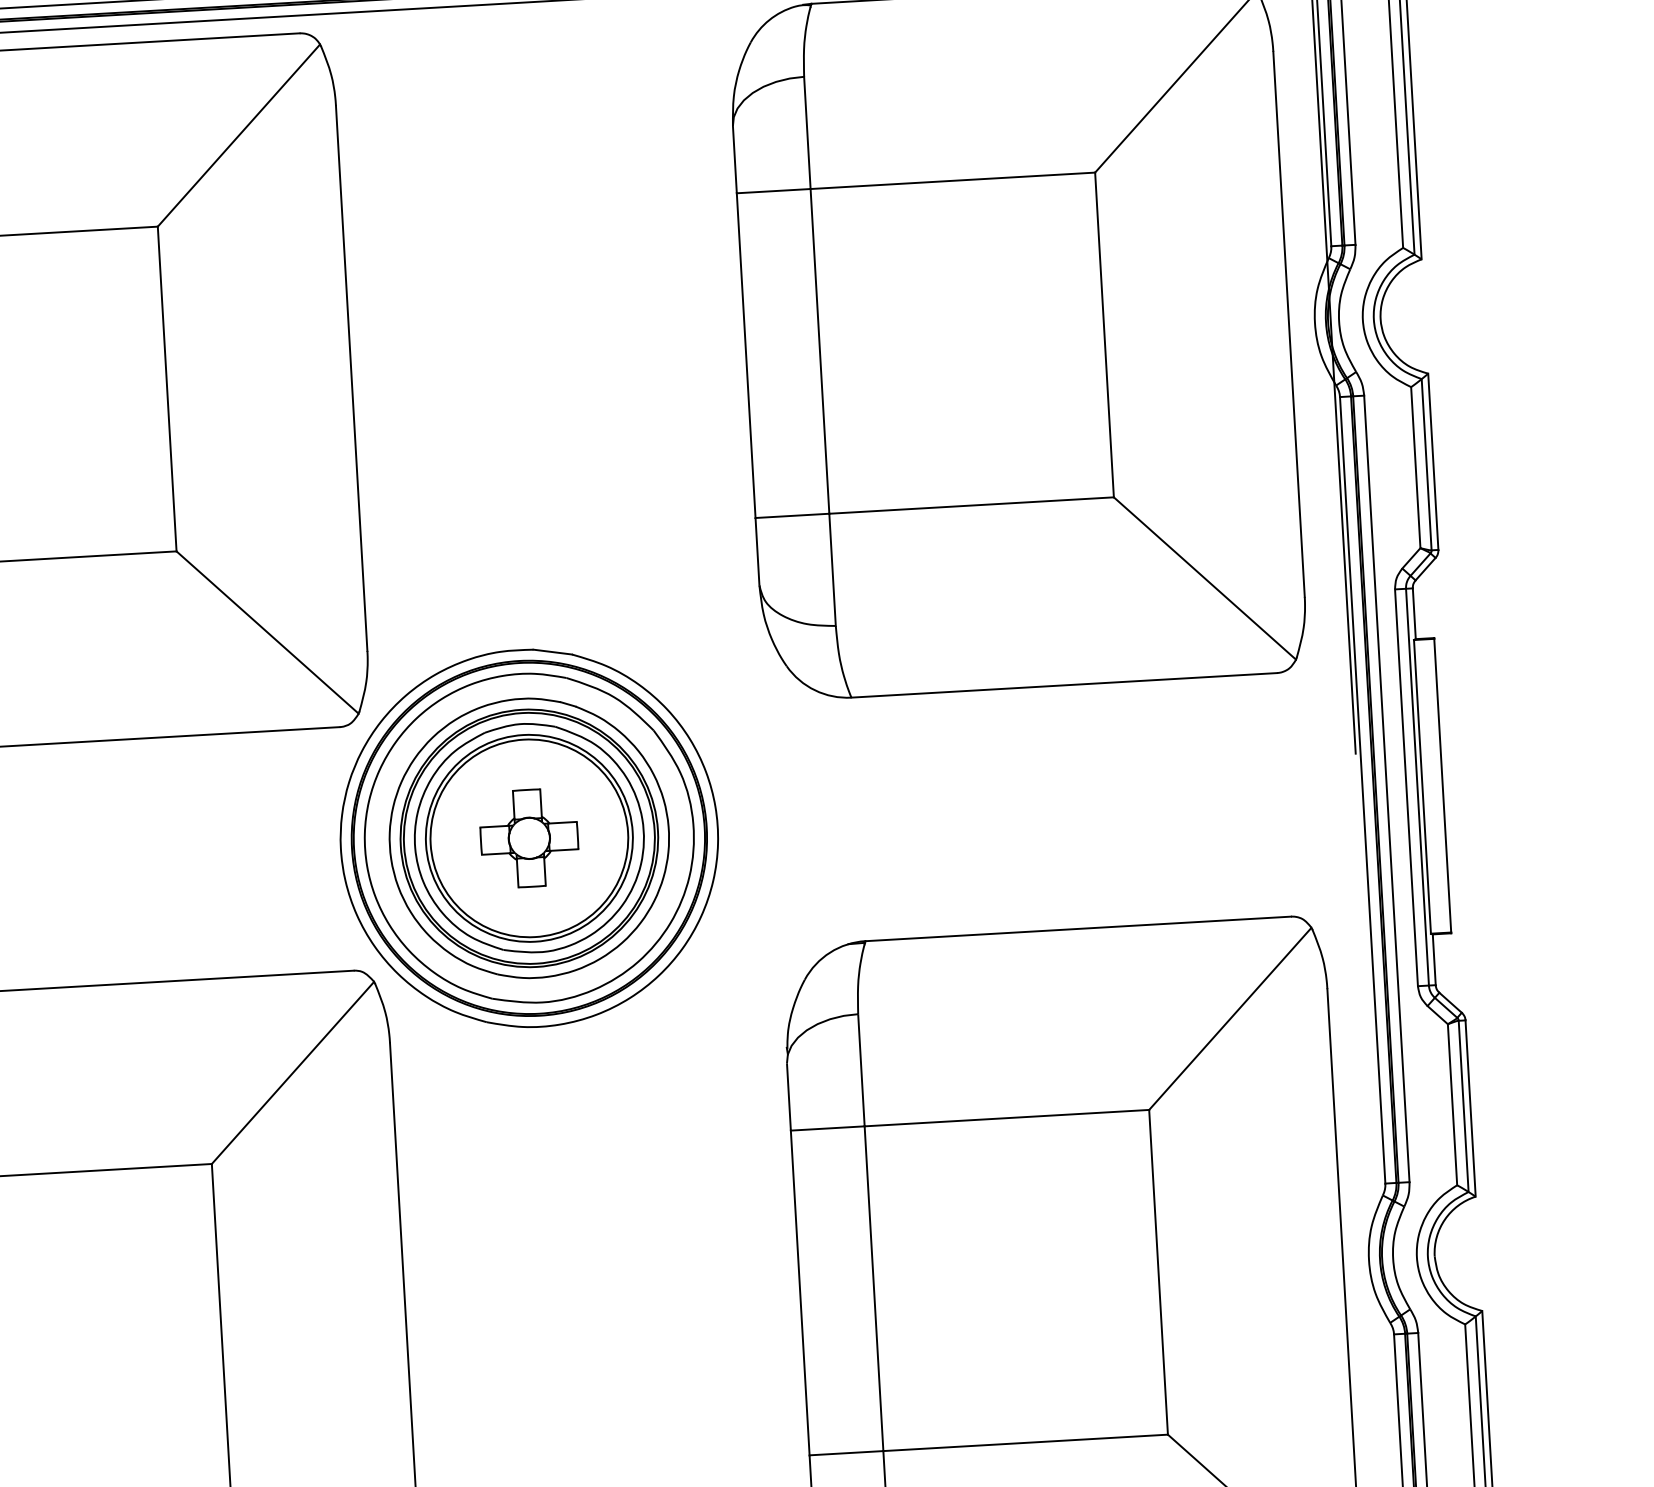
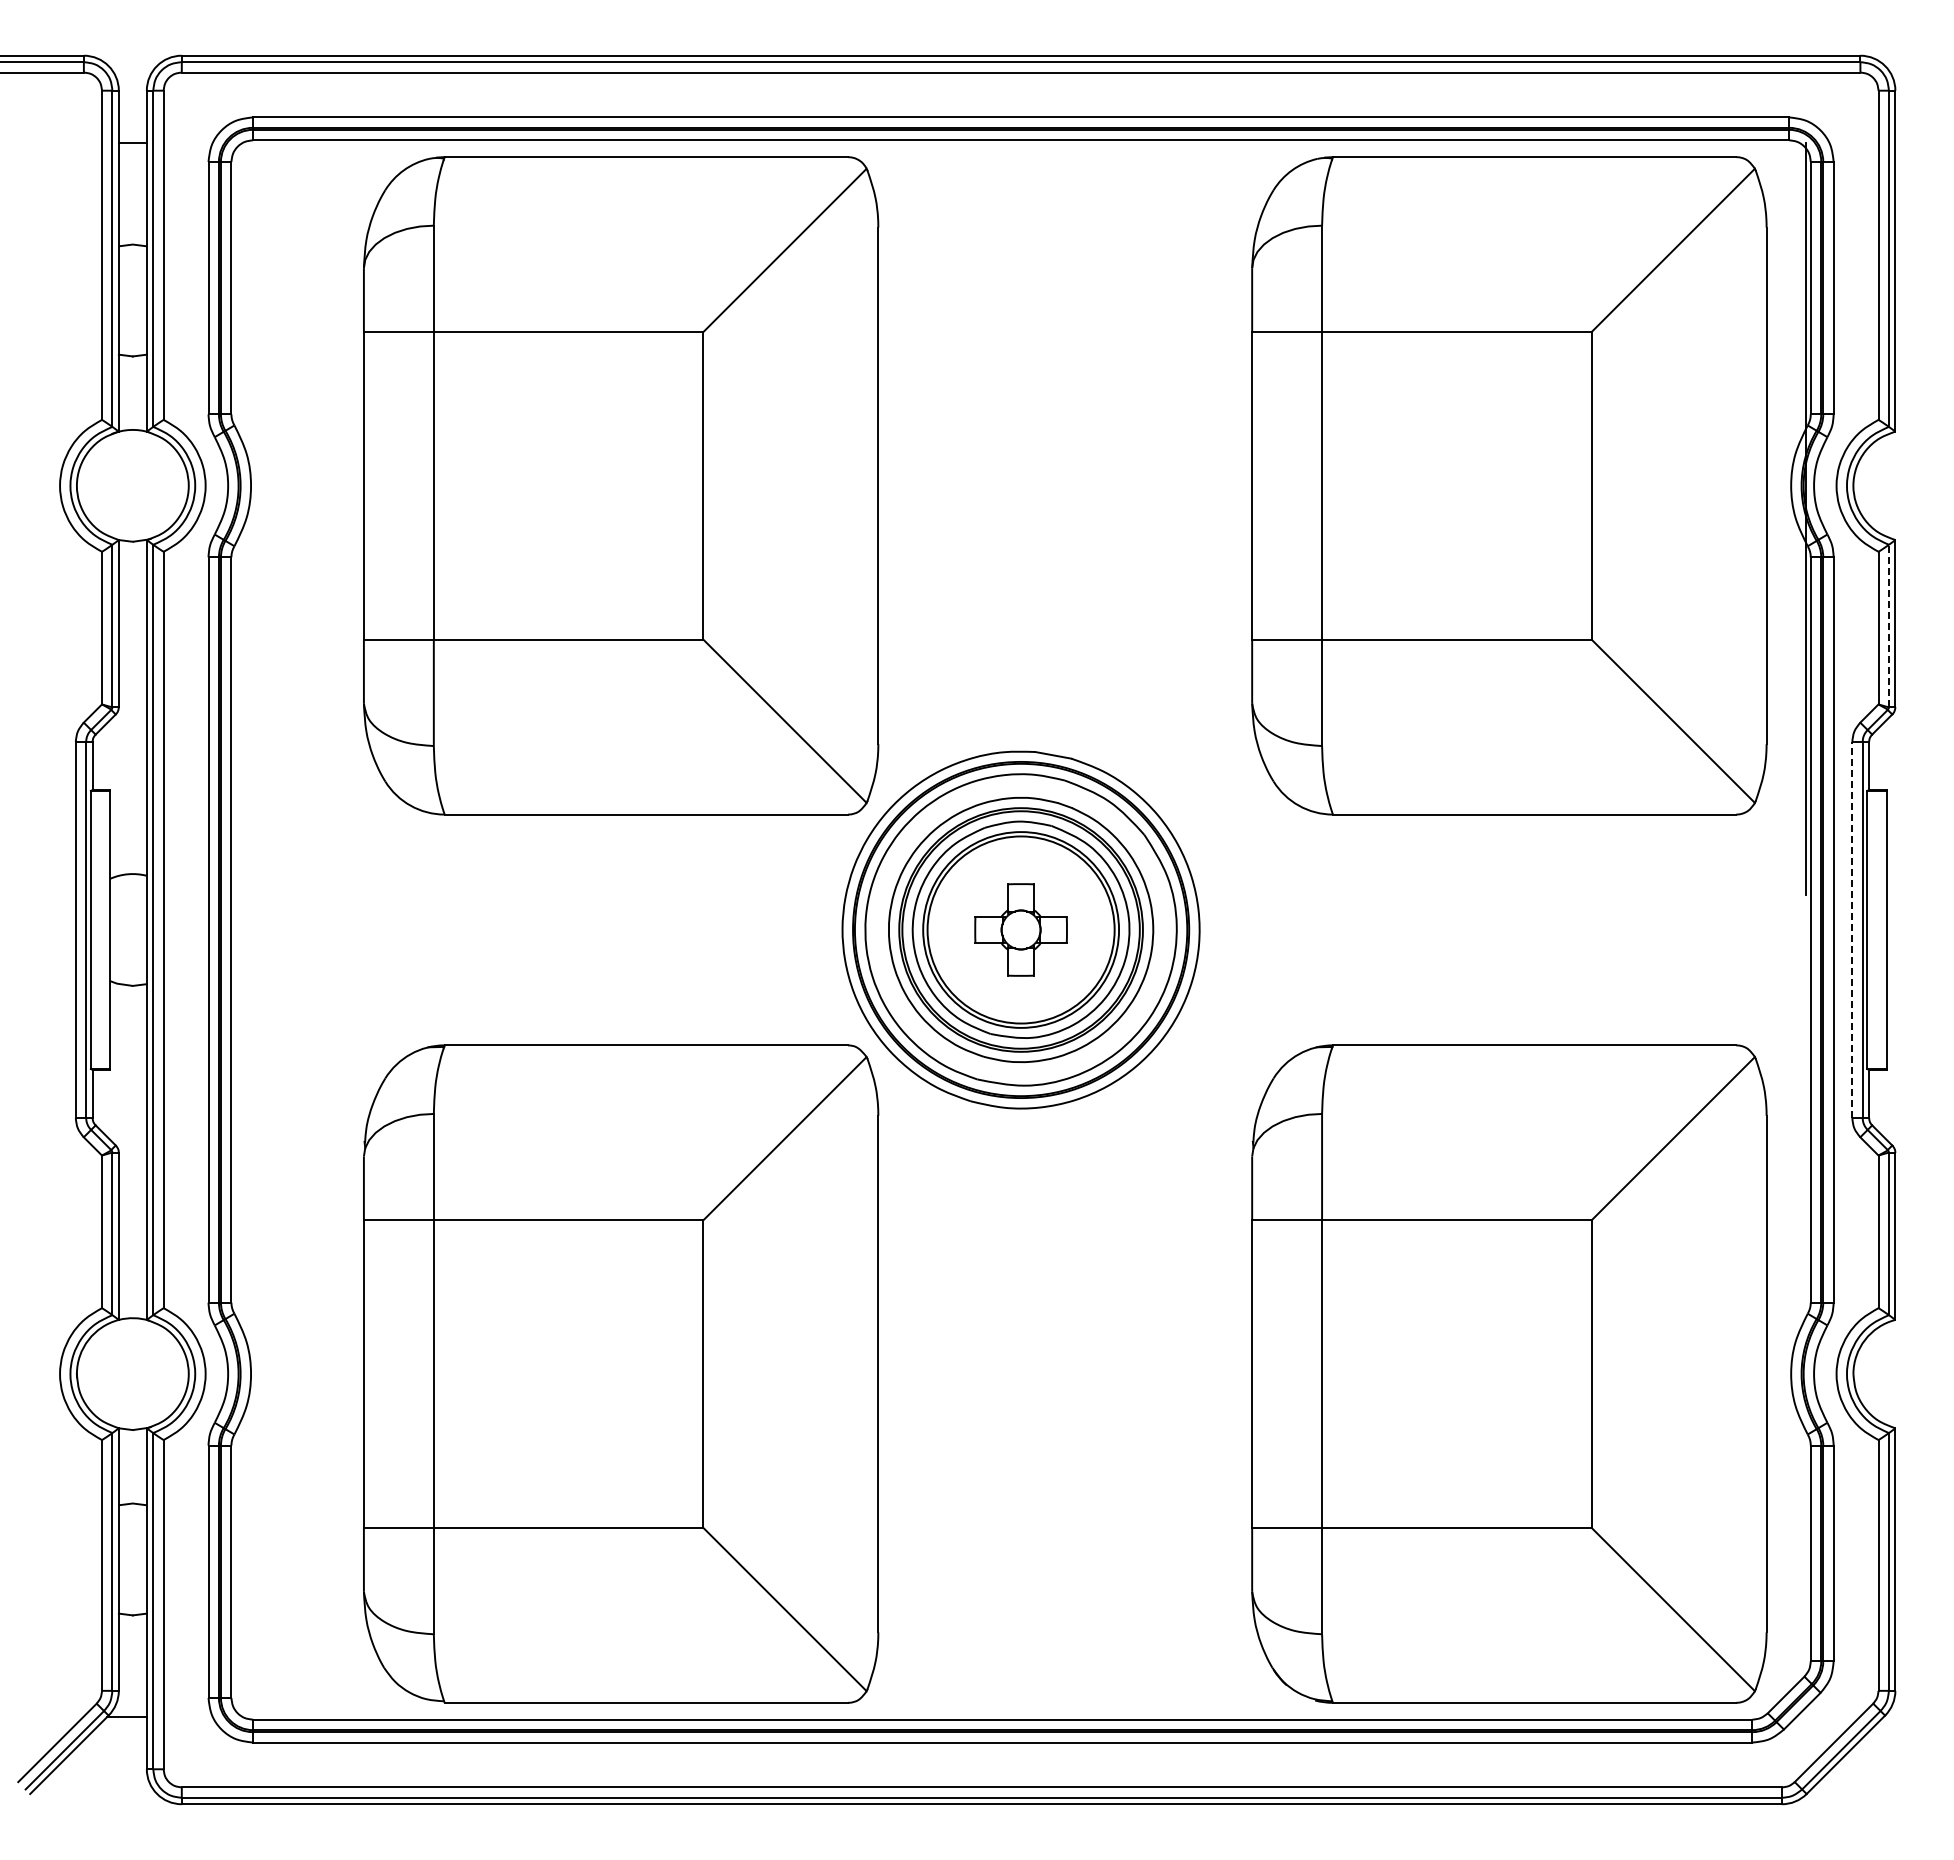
line: (1426, 464) -> (1888, 625), solid -> dashed
line: (1406, 787) -> (1852, 929), solid -> dashed

